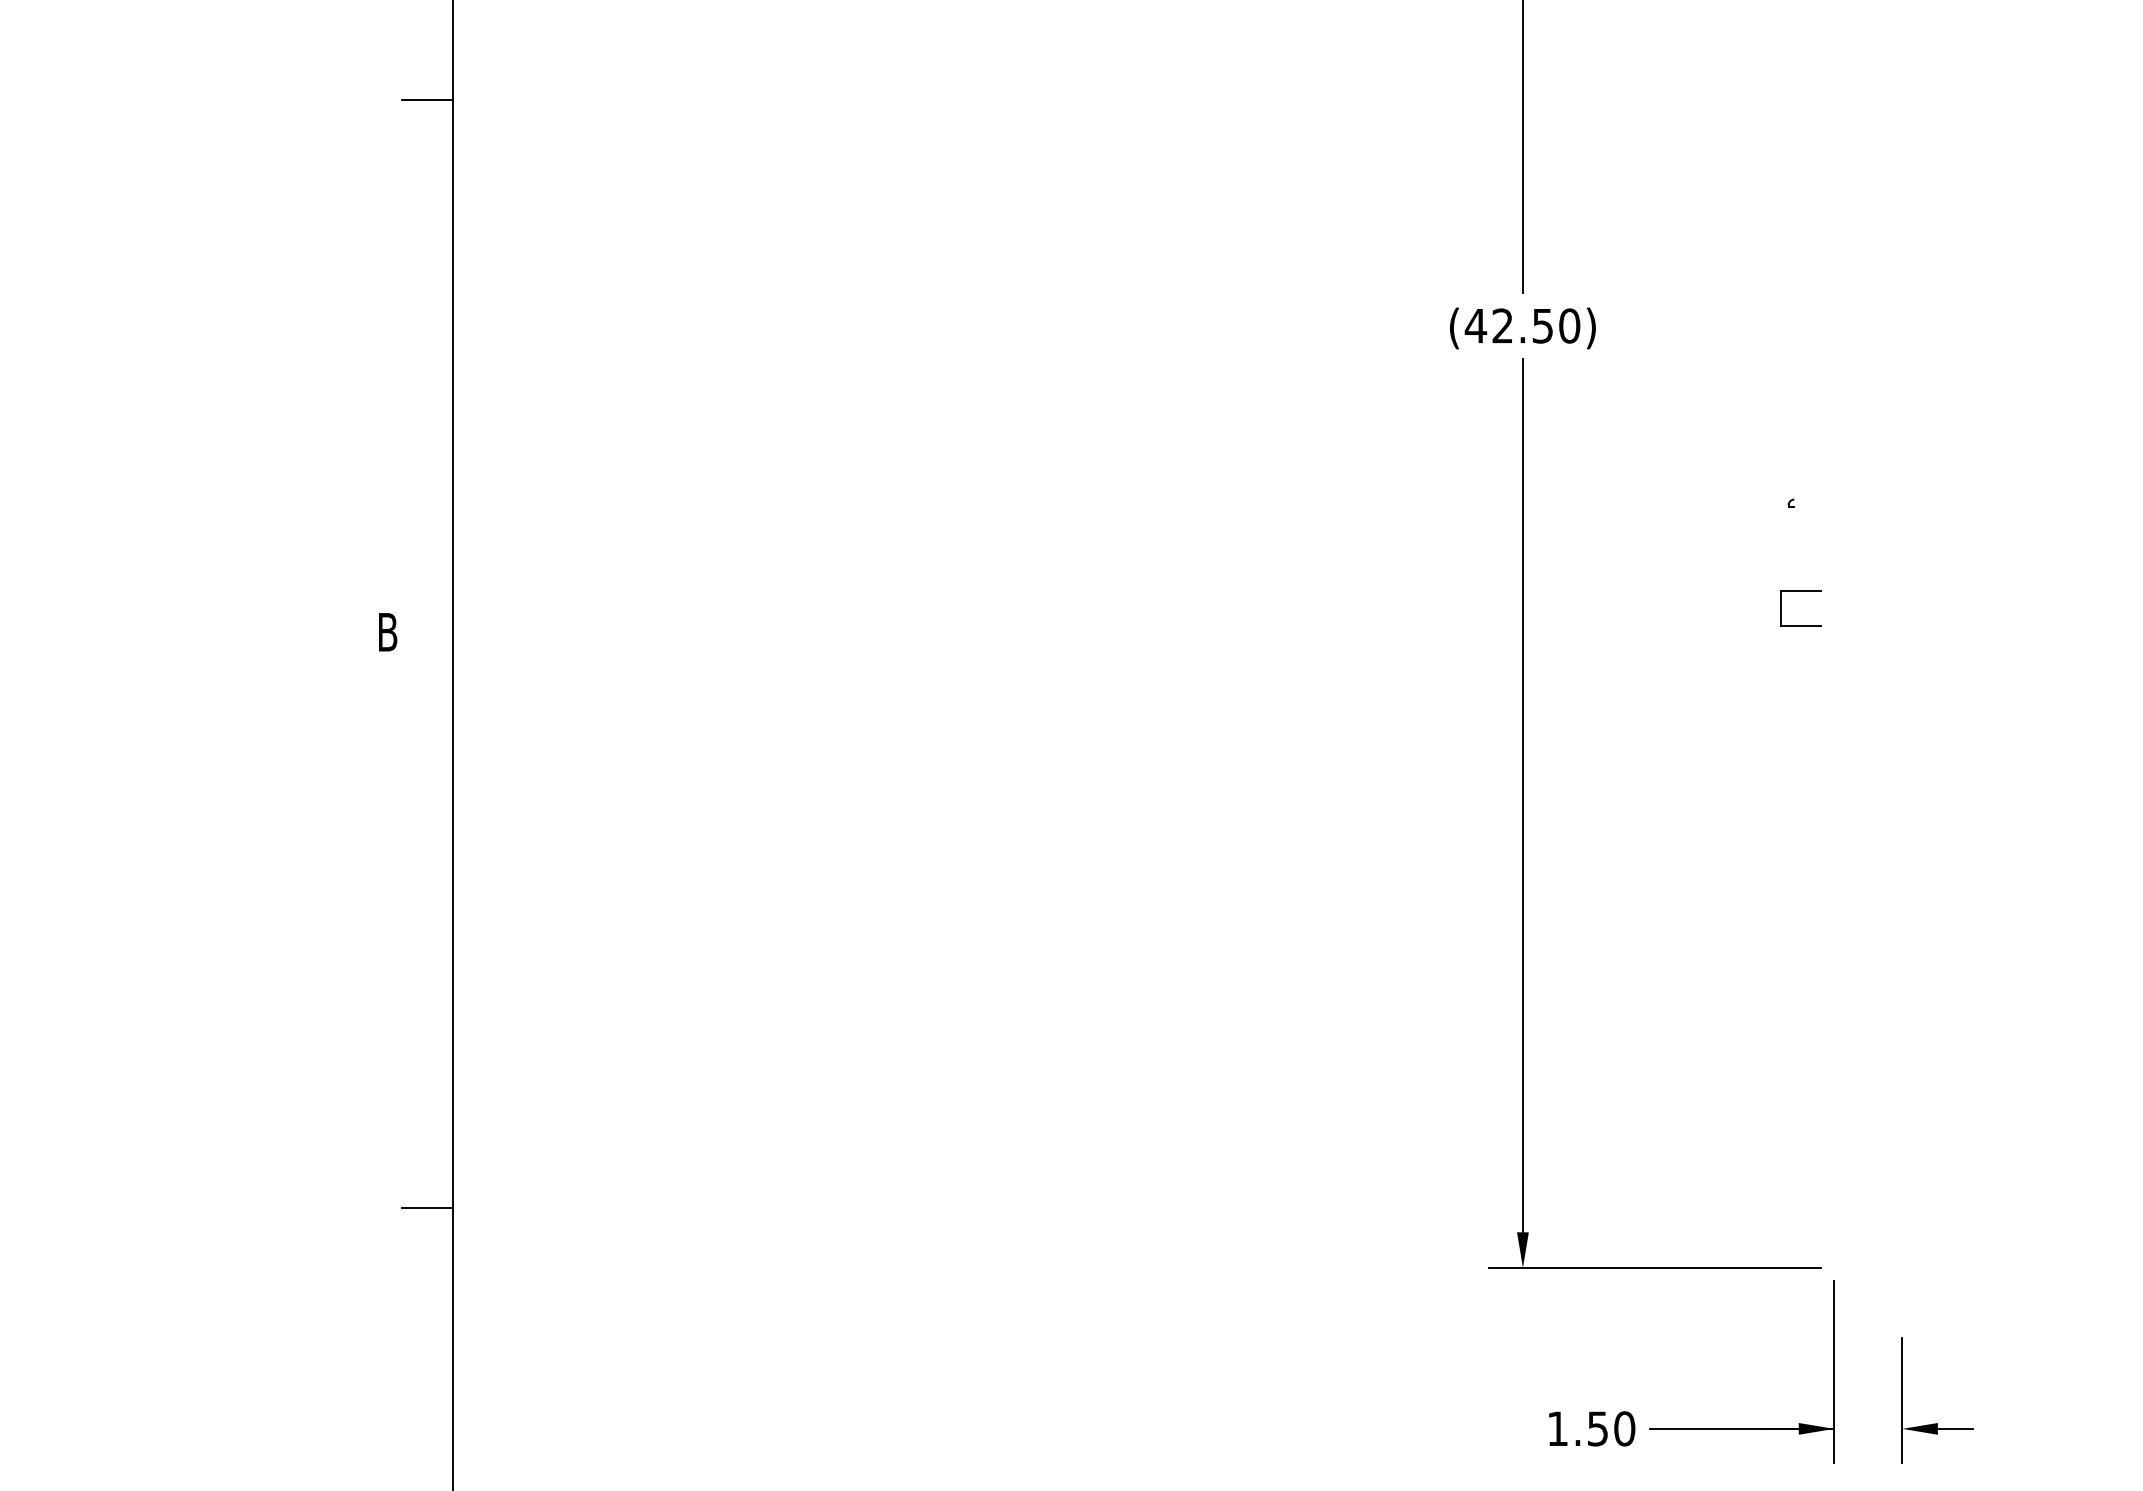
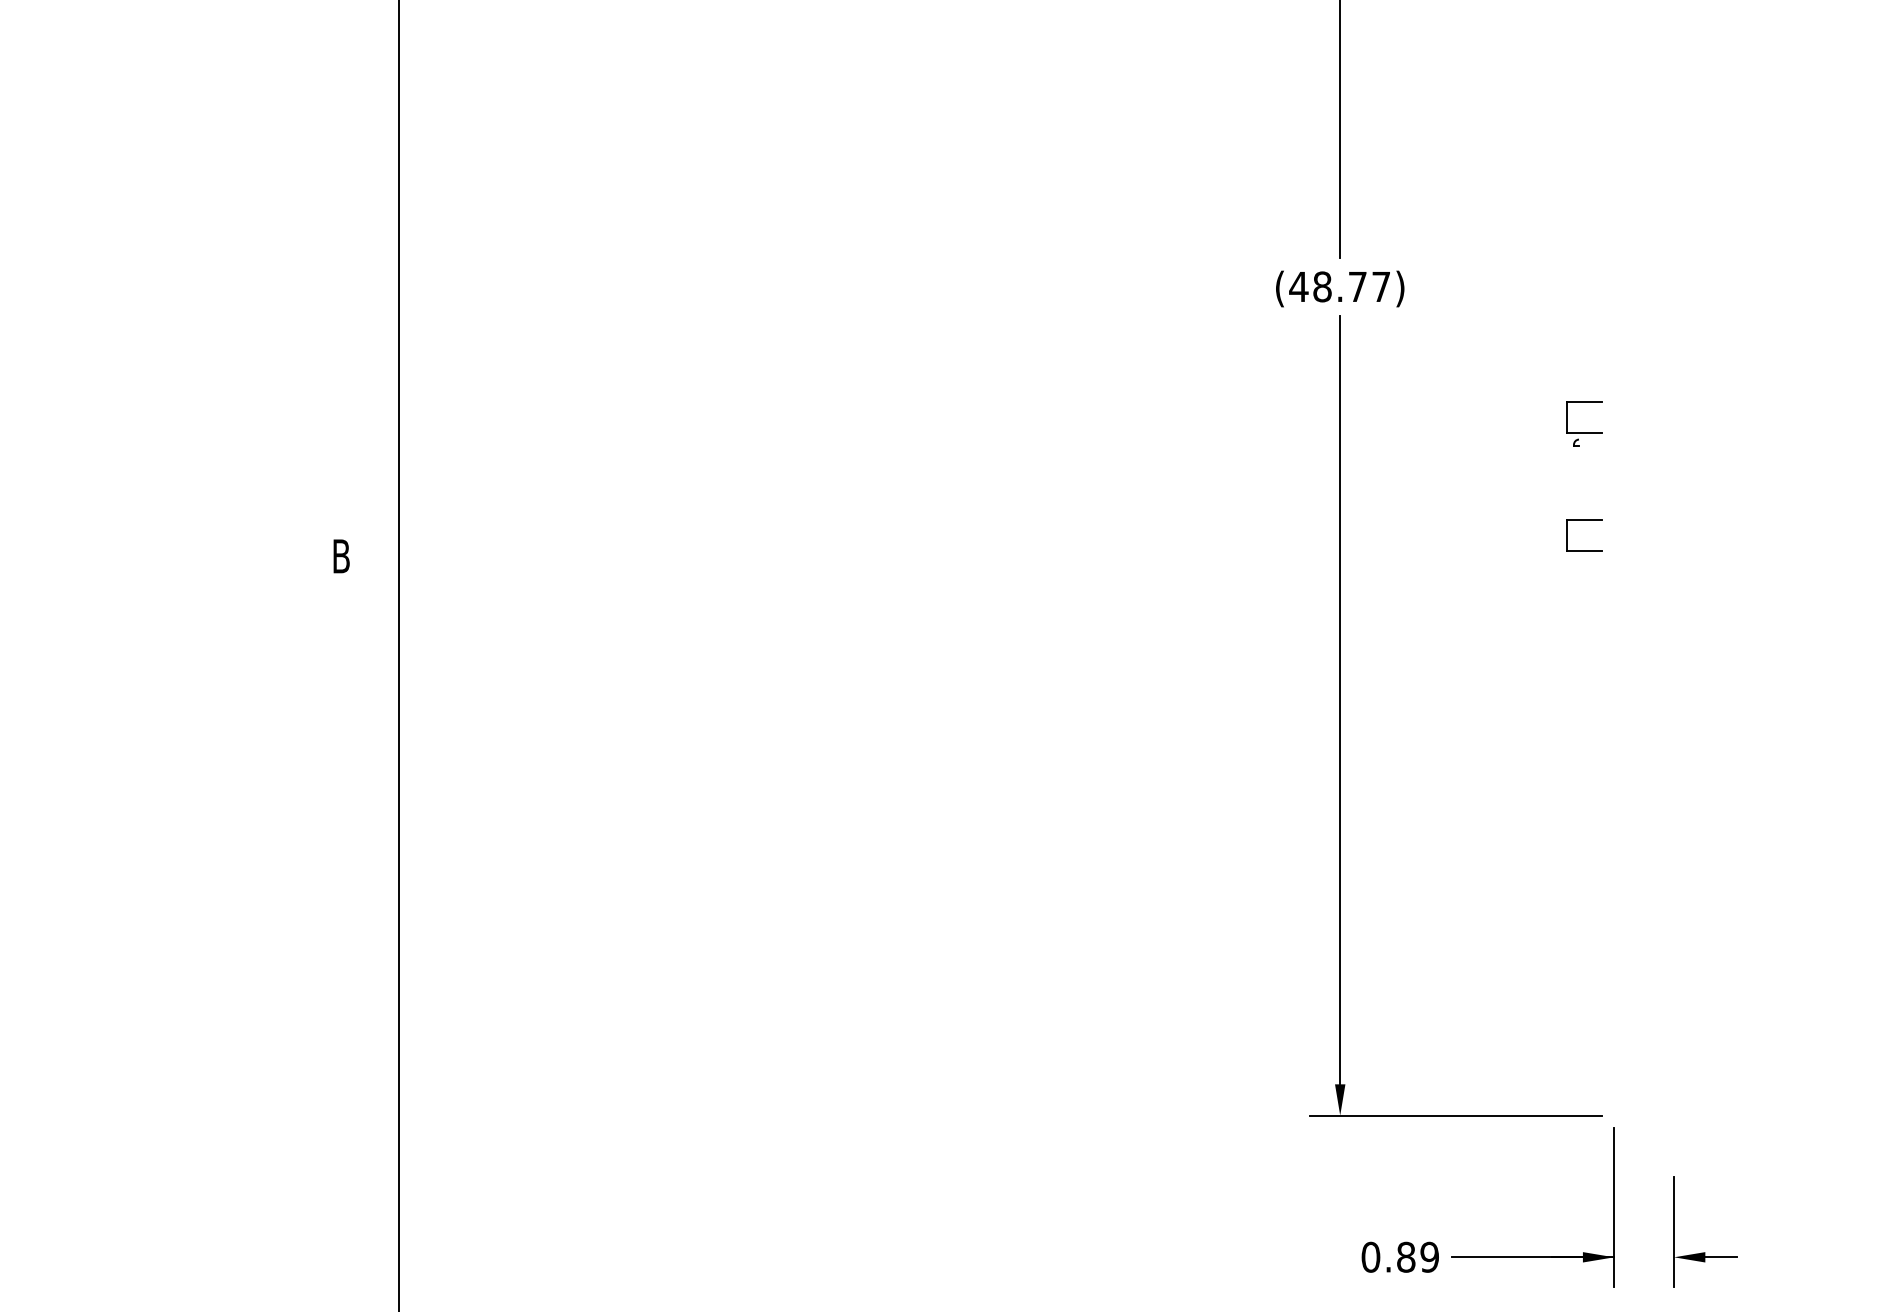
line: (427, 99) -> (376, 87), removed
text: (1536, 325) -> (1352, 286), (42.50) -> (48.77)
part: (1800, 457) -> (1584, 402), added
line: (427, 1207) -> (376, 1062), removed
text: (1591, 1428) -> (1400, 1256), 1.50 -> 0.89

